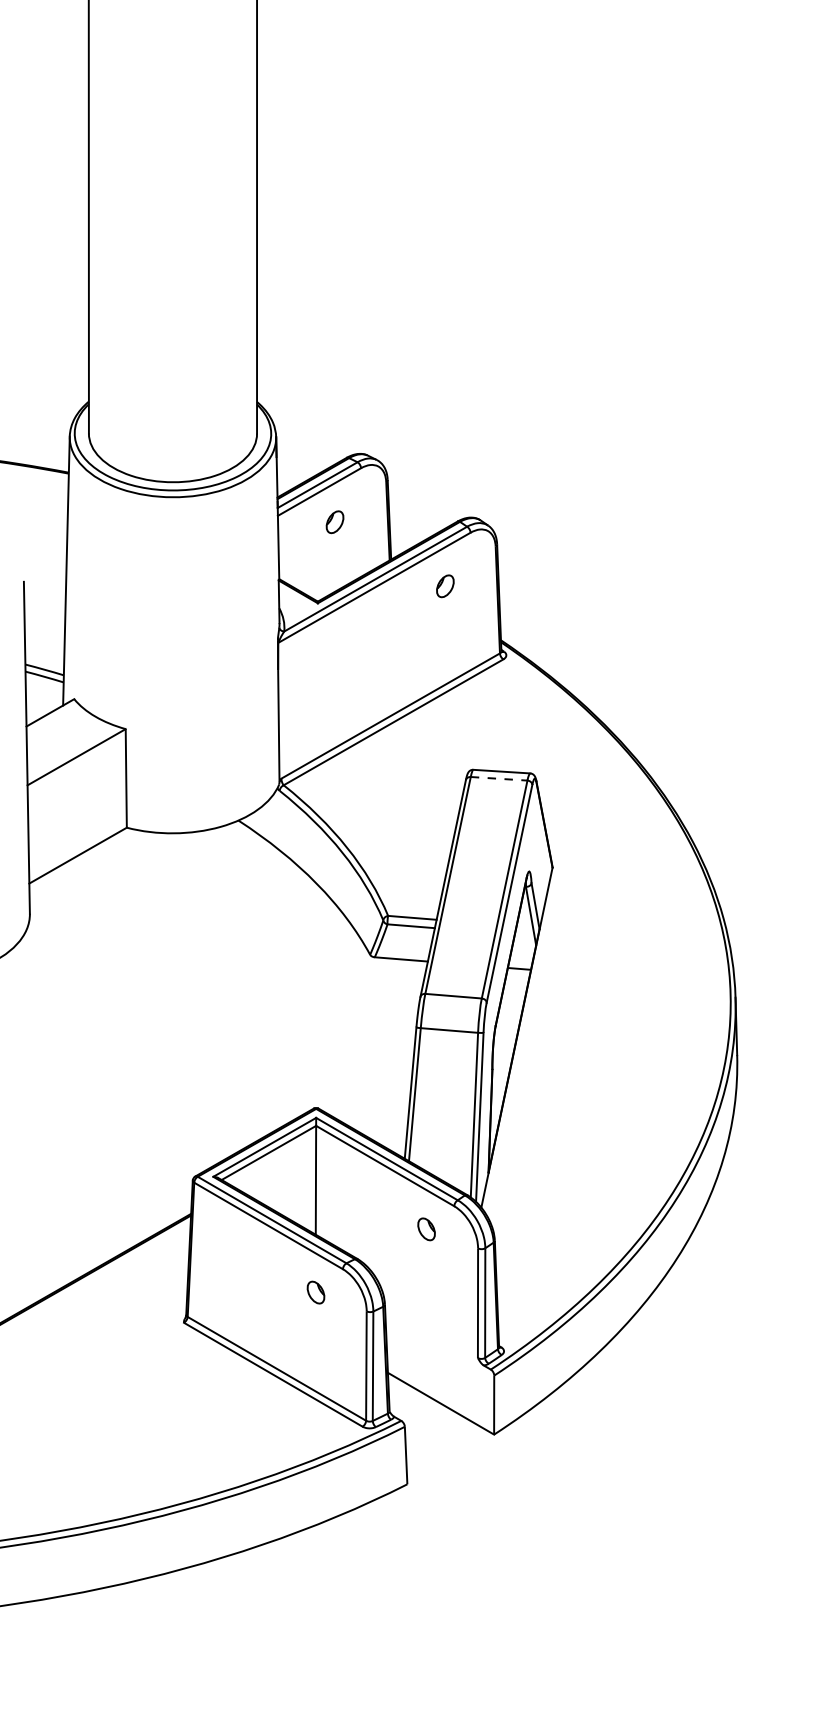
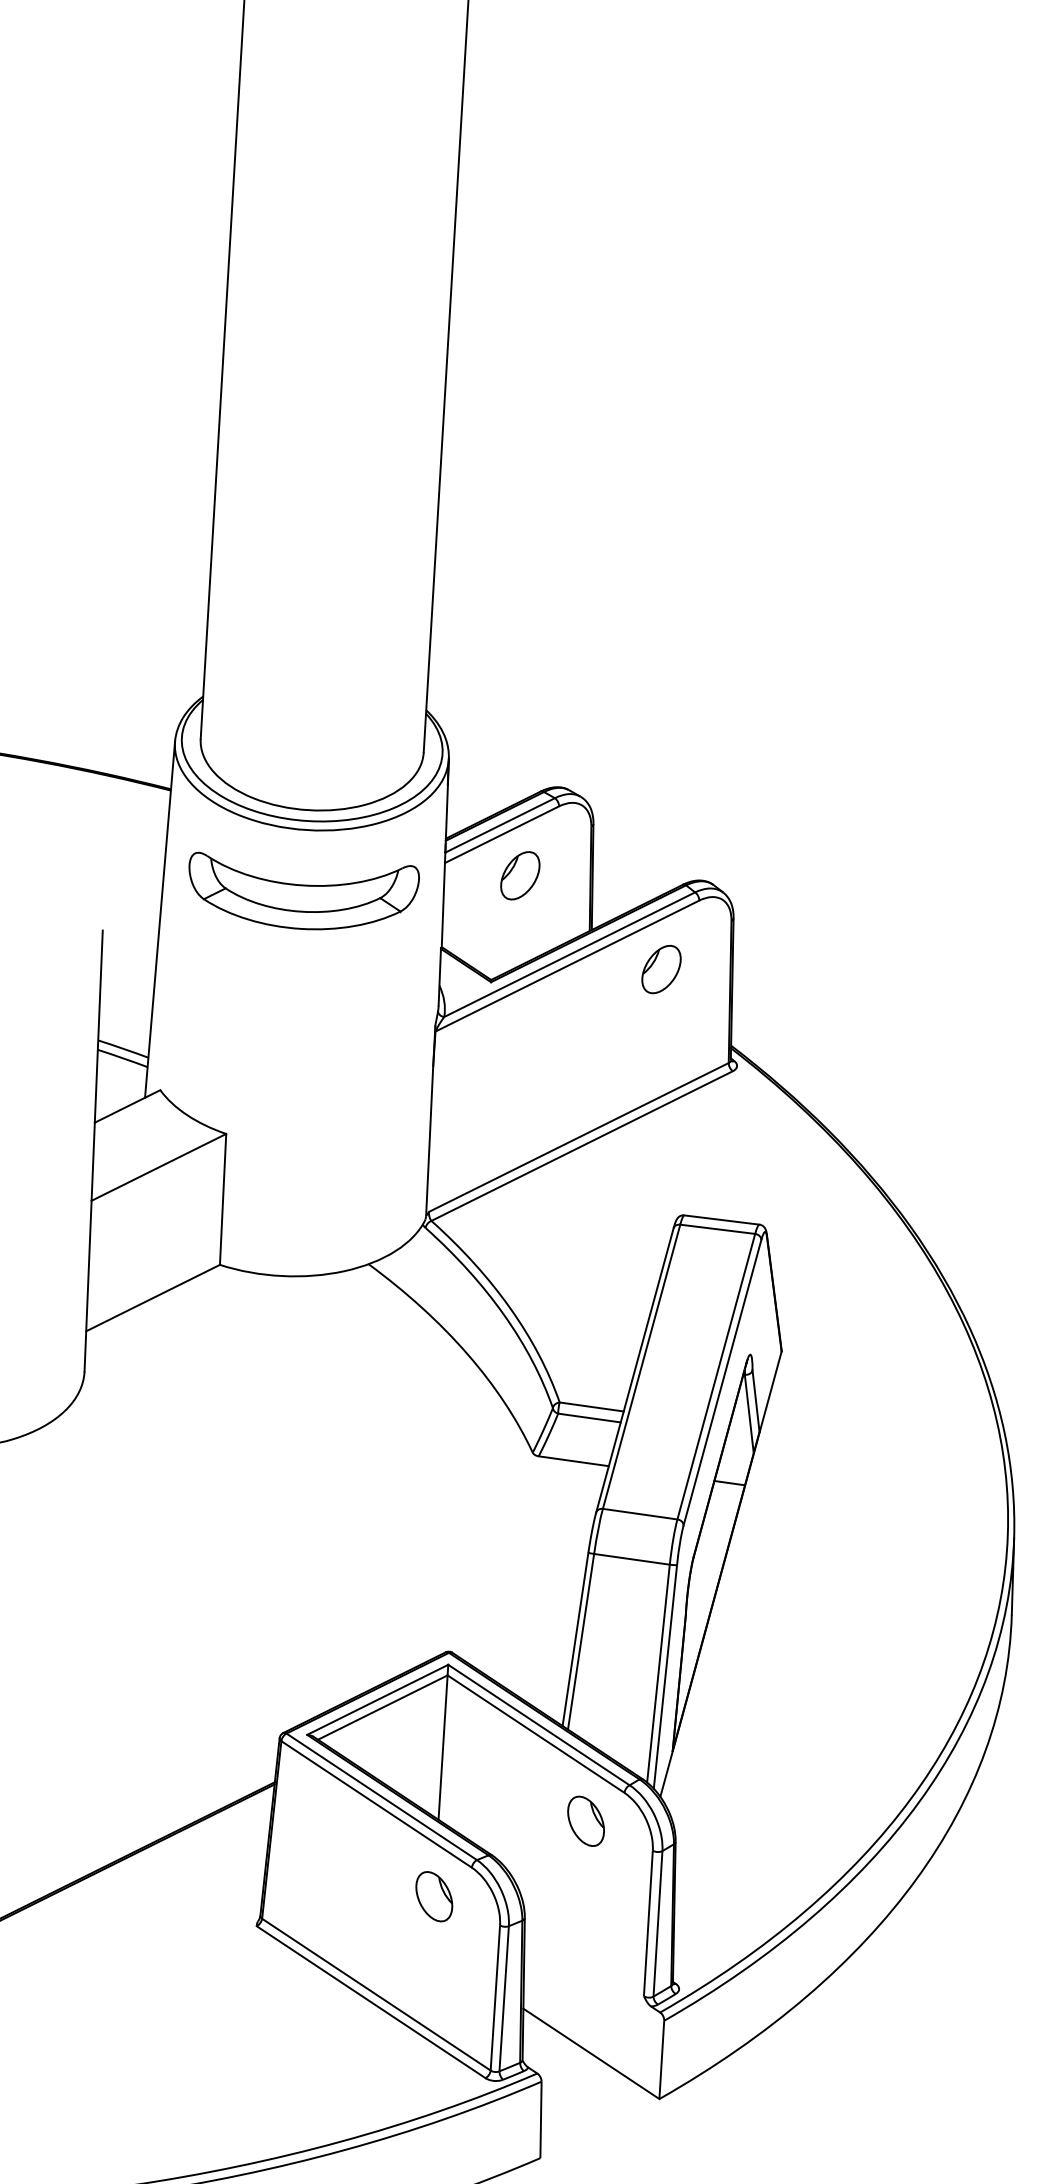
part: (334, 522) -> (519, 876), size x1.67
part: (172, 545) -> (302, 894), added
part: (445, 586) -> (661, 969), size x1.67
line: (499, 778) -> (718, 1228), dashed -> solid
part: (426, 1229) -> (585, 1821), size x1.67
part: (315, 1292) -> (433, 1896), size x1.67

